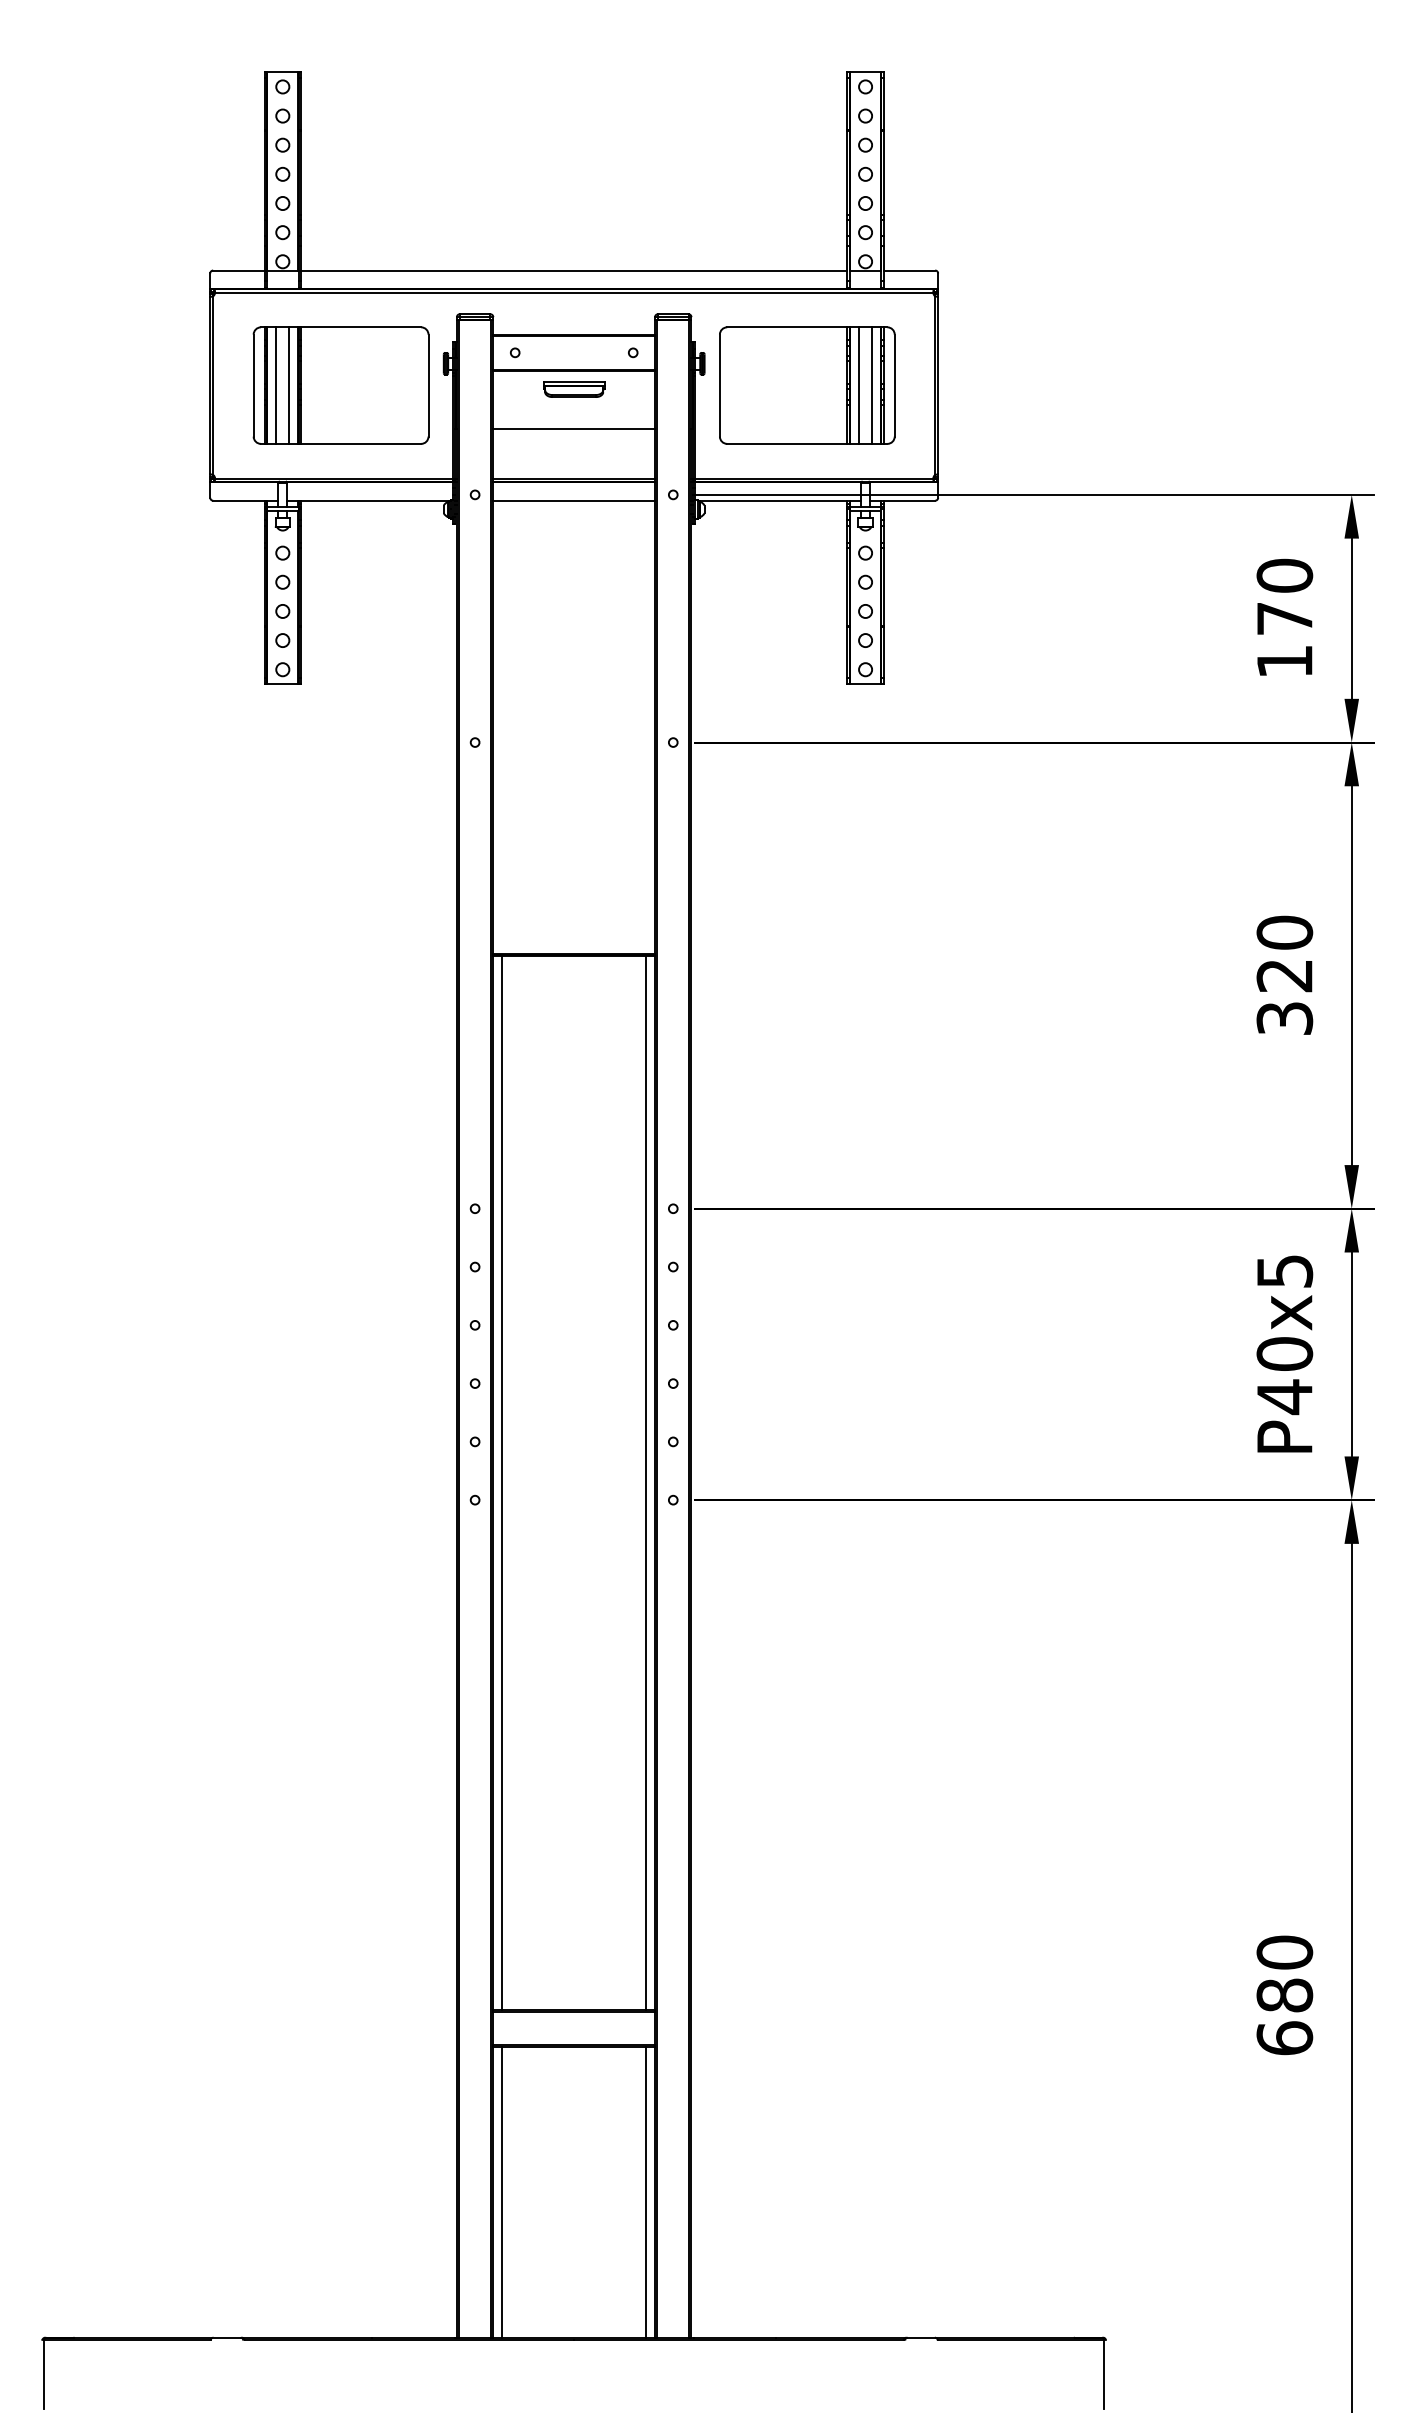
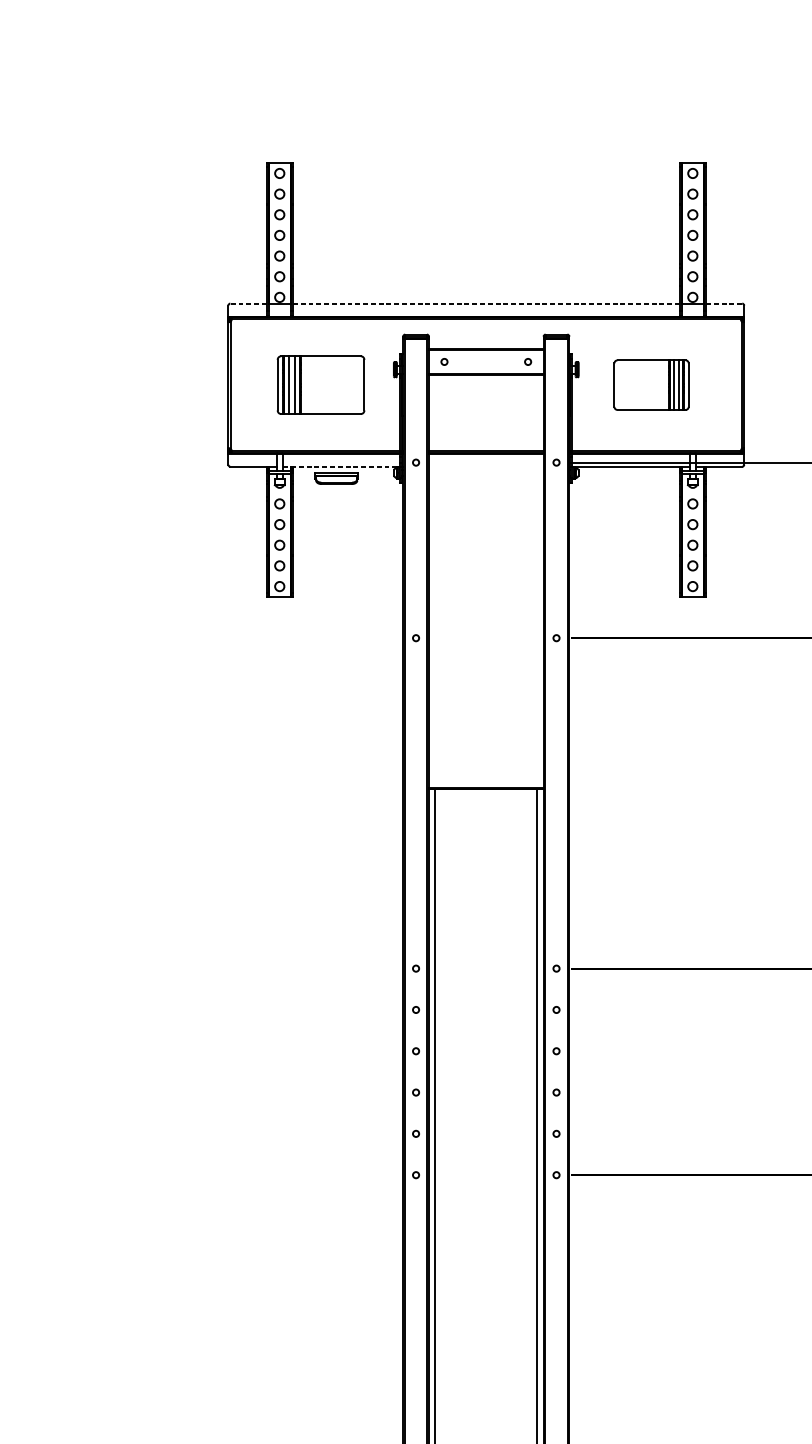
line: (238, 270) -> (248, 303), solid -> dashed
line: (573, 270) -> (485, 303), solid -> dashed
line: (909, 270) -> (723, 303), solid -> dashed
part: (340, 385) -> (320, 385), size x0.7
part: (807, 385) -> (651, 385), size x0.6
part: (574, 389) -> (336, 478), moved
line: (574, 429) -> (486, 416), removed
line: (367, 500) -> (339, 466), solid -> dashed
line: (574, 500) -> (486, 466), removed

